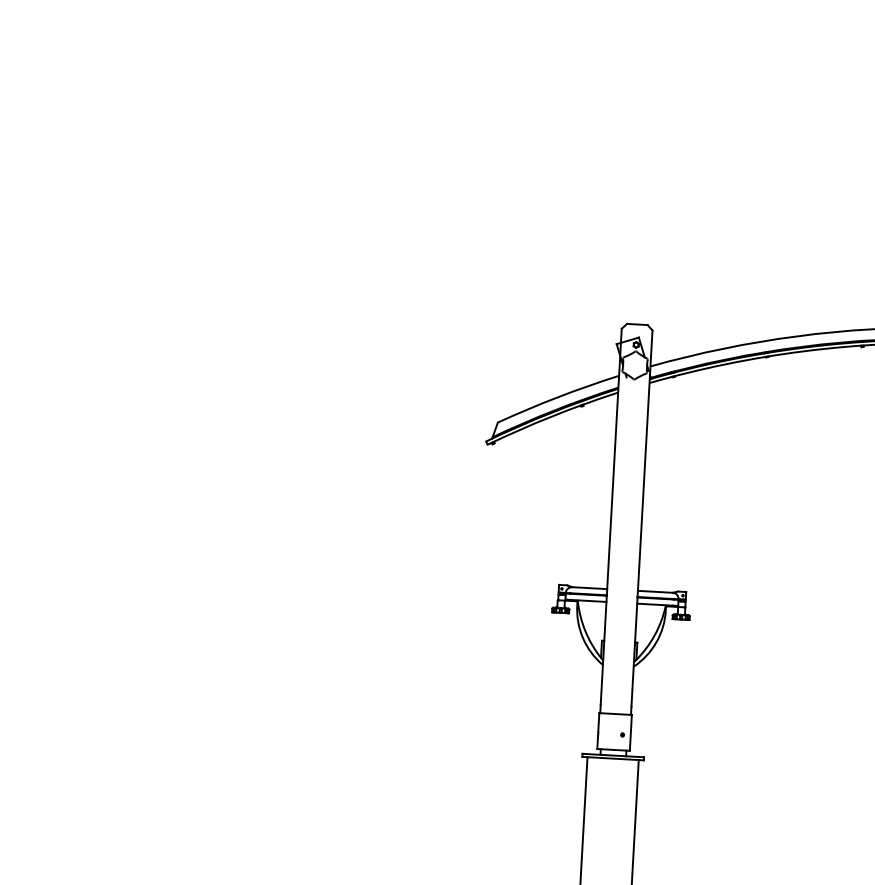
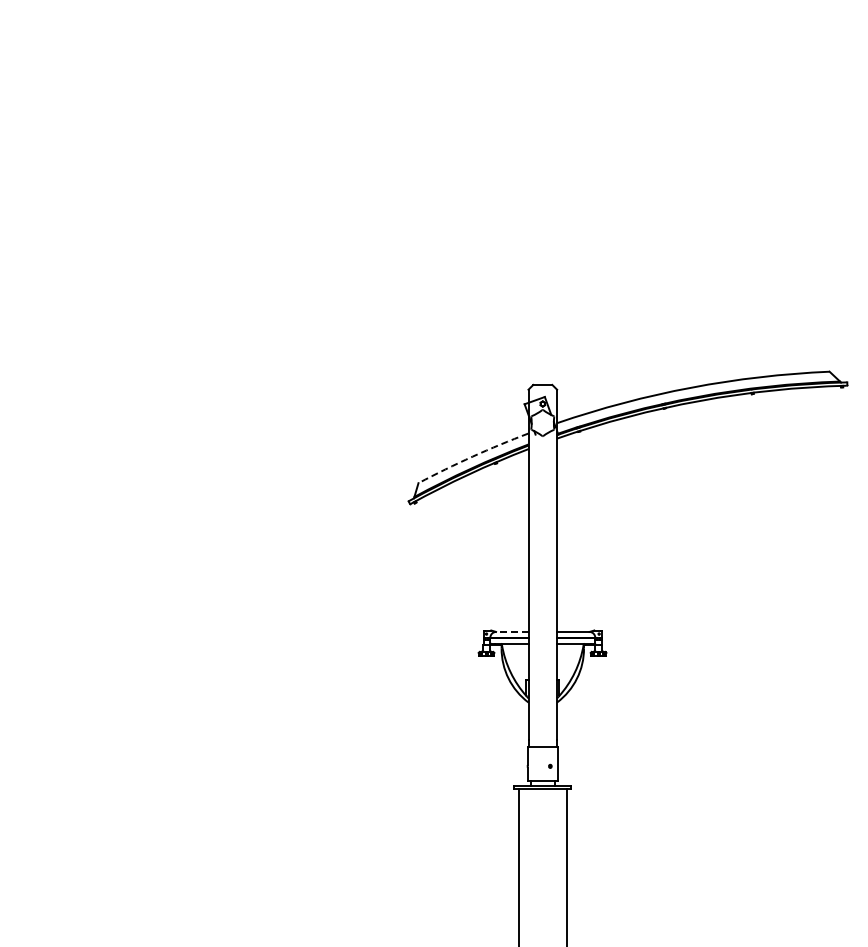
arc: (557, 397) -> (472, 456), solid -> dashed
line: (588, 587) -> (511, 631), solid -> dashed

